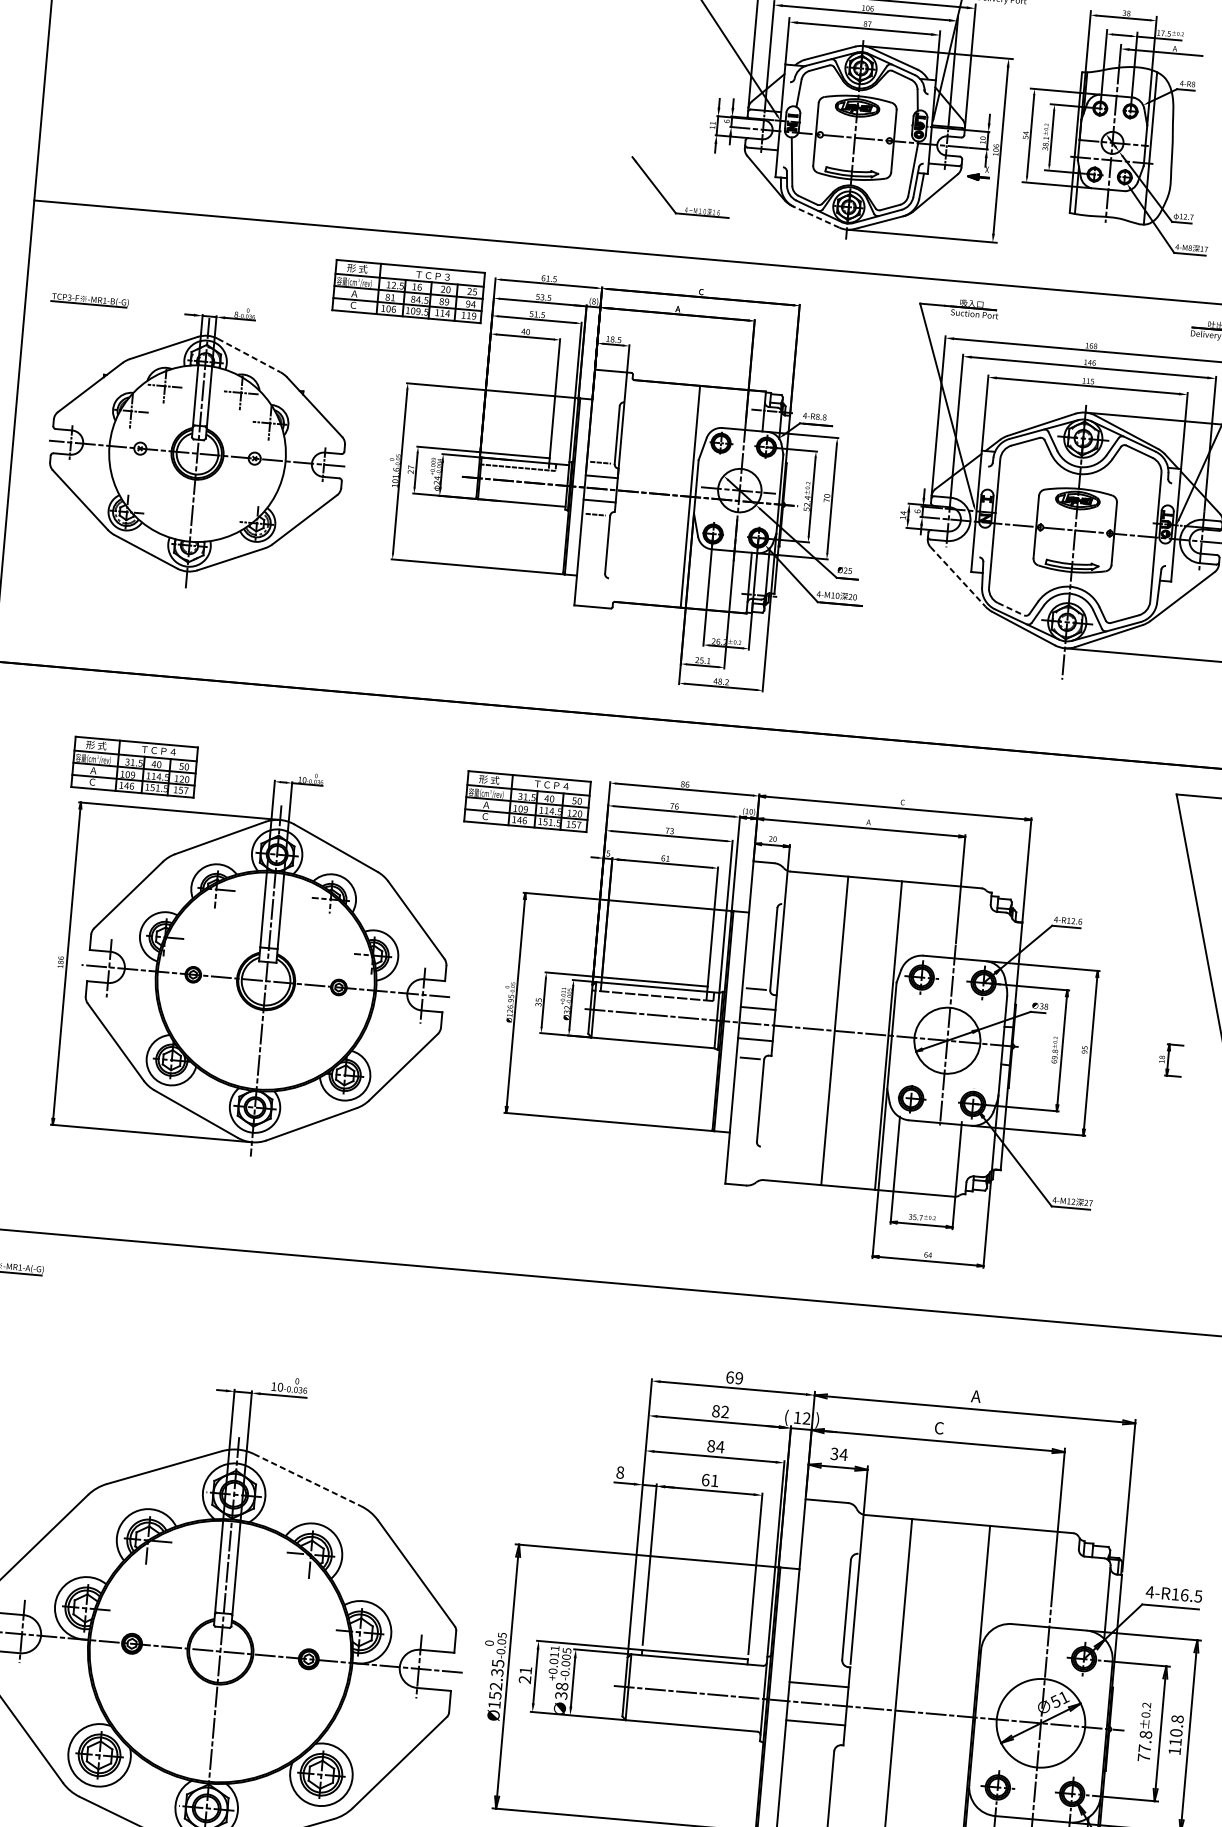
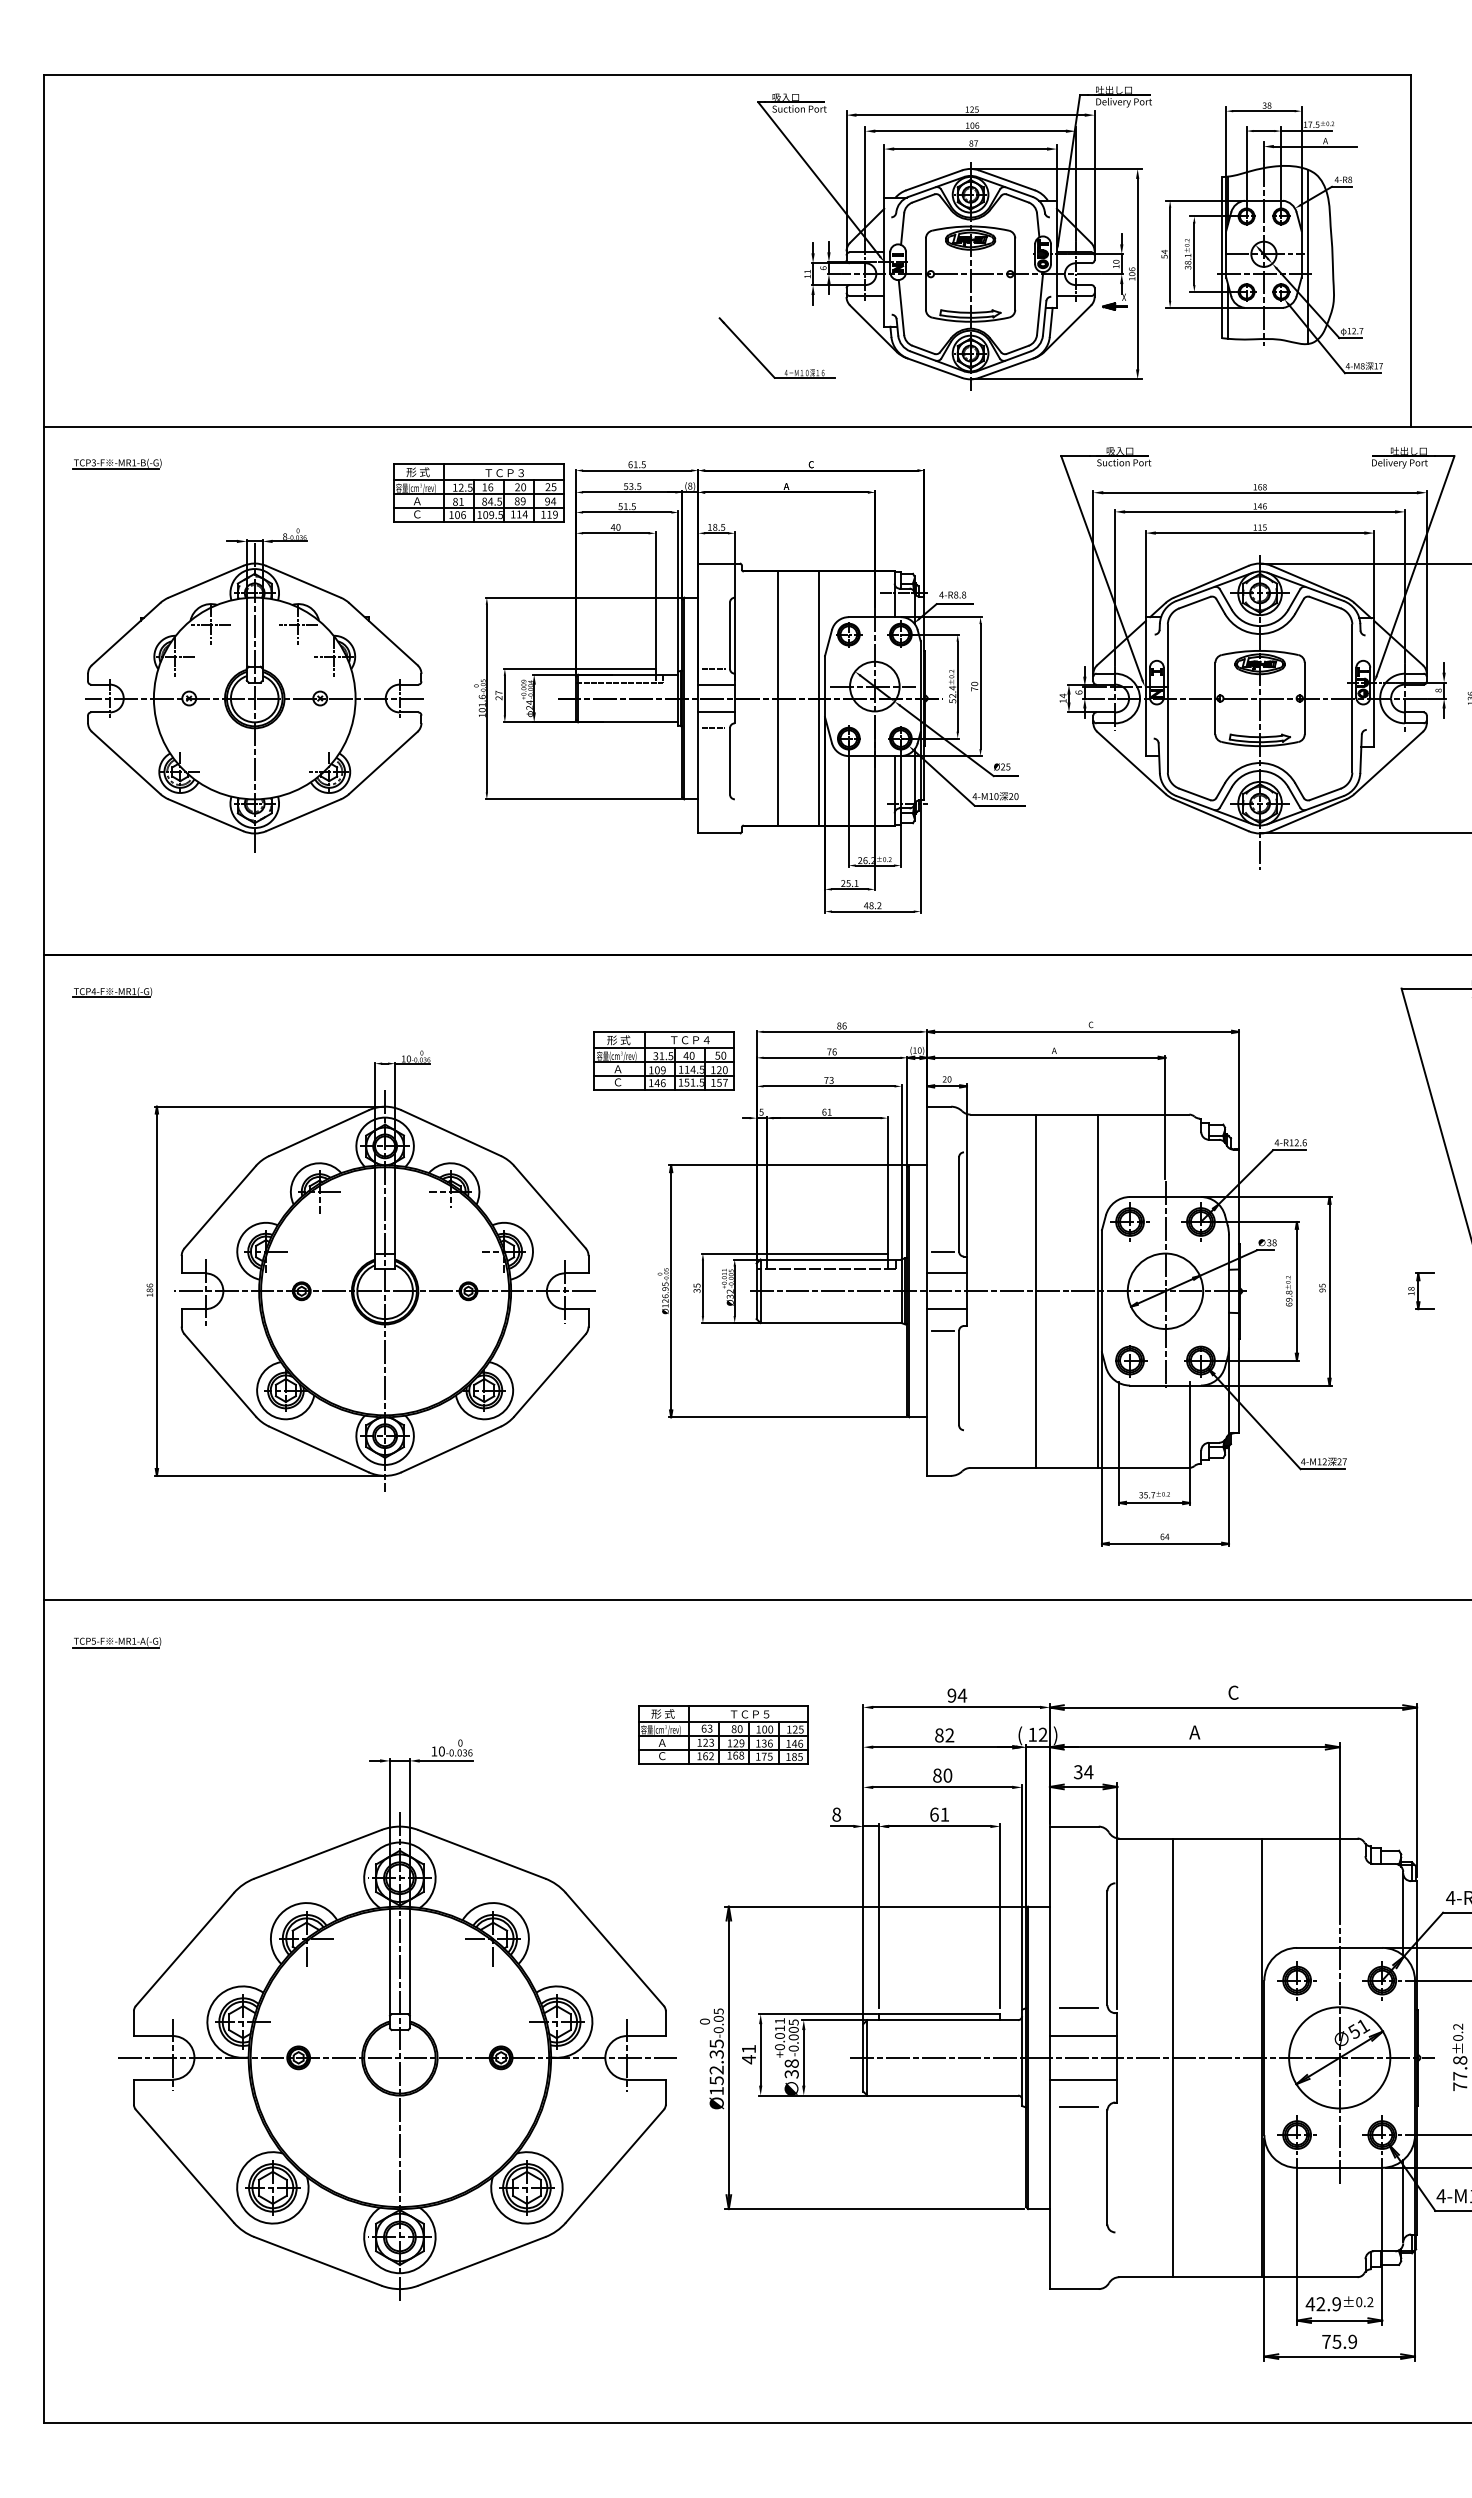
line: (816, 216) -> (934, 367), dashed -> solid
part: (89, 299) -> (116, 463), moved
line: (249, 356) -> (304, 582), dashed -> solid
line: (653, 493) -> (777, 698), added
line: (958, 577) -> (1131, 763), dashed -> solid
line: (1011, 609) -> (1195, 794), dashed -> solid
part: (50, 699) -> (112, 992), added
part: (133, 766) -> (213, 1060), removed
text: (734, 1377) -> (957, 1695), 69 -> 94
part: (527, 1393) -> (723, 1734), added
text: (976, 1396) -> (1233, 1692), A -> C
text: (939, 1428) -> (1194, 1732), C -> A
text: (720, 1446) -> (947, 1775), 84 -> 80
line: (308, 1480) -> (482, 1854), dashed -> solid
part: (1009, 1652) -> (1296, 1980), added
line: (816, 1659) -> (1078, 2007), added
text: (524, 1679) -> (748, 2059), 21 -> 41
line: (809, 1746) -> (1078, 2107), added

